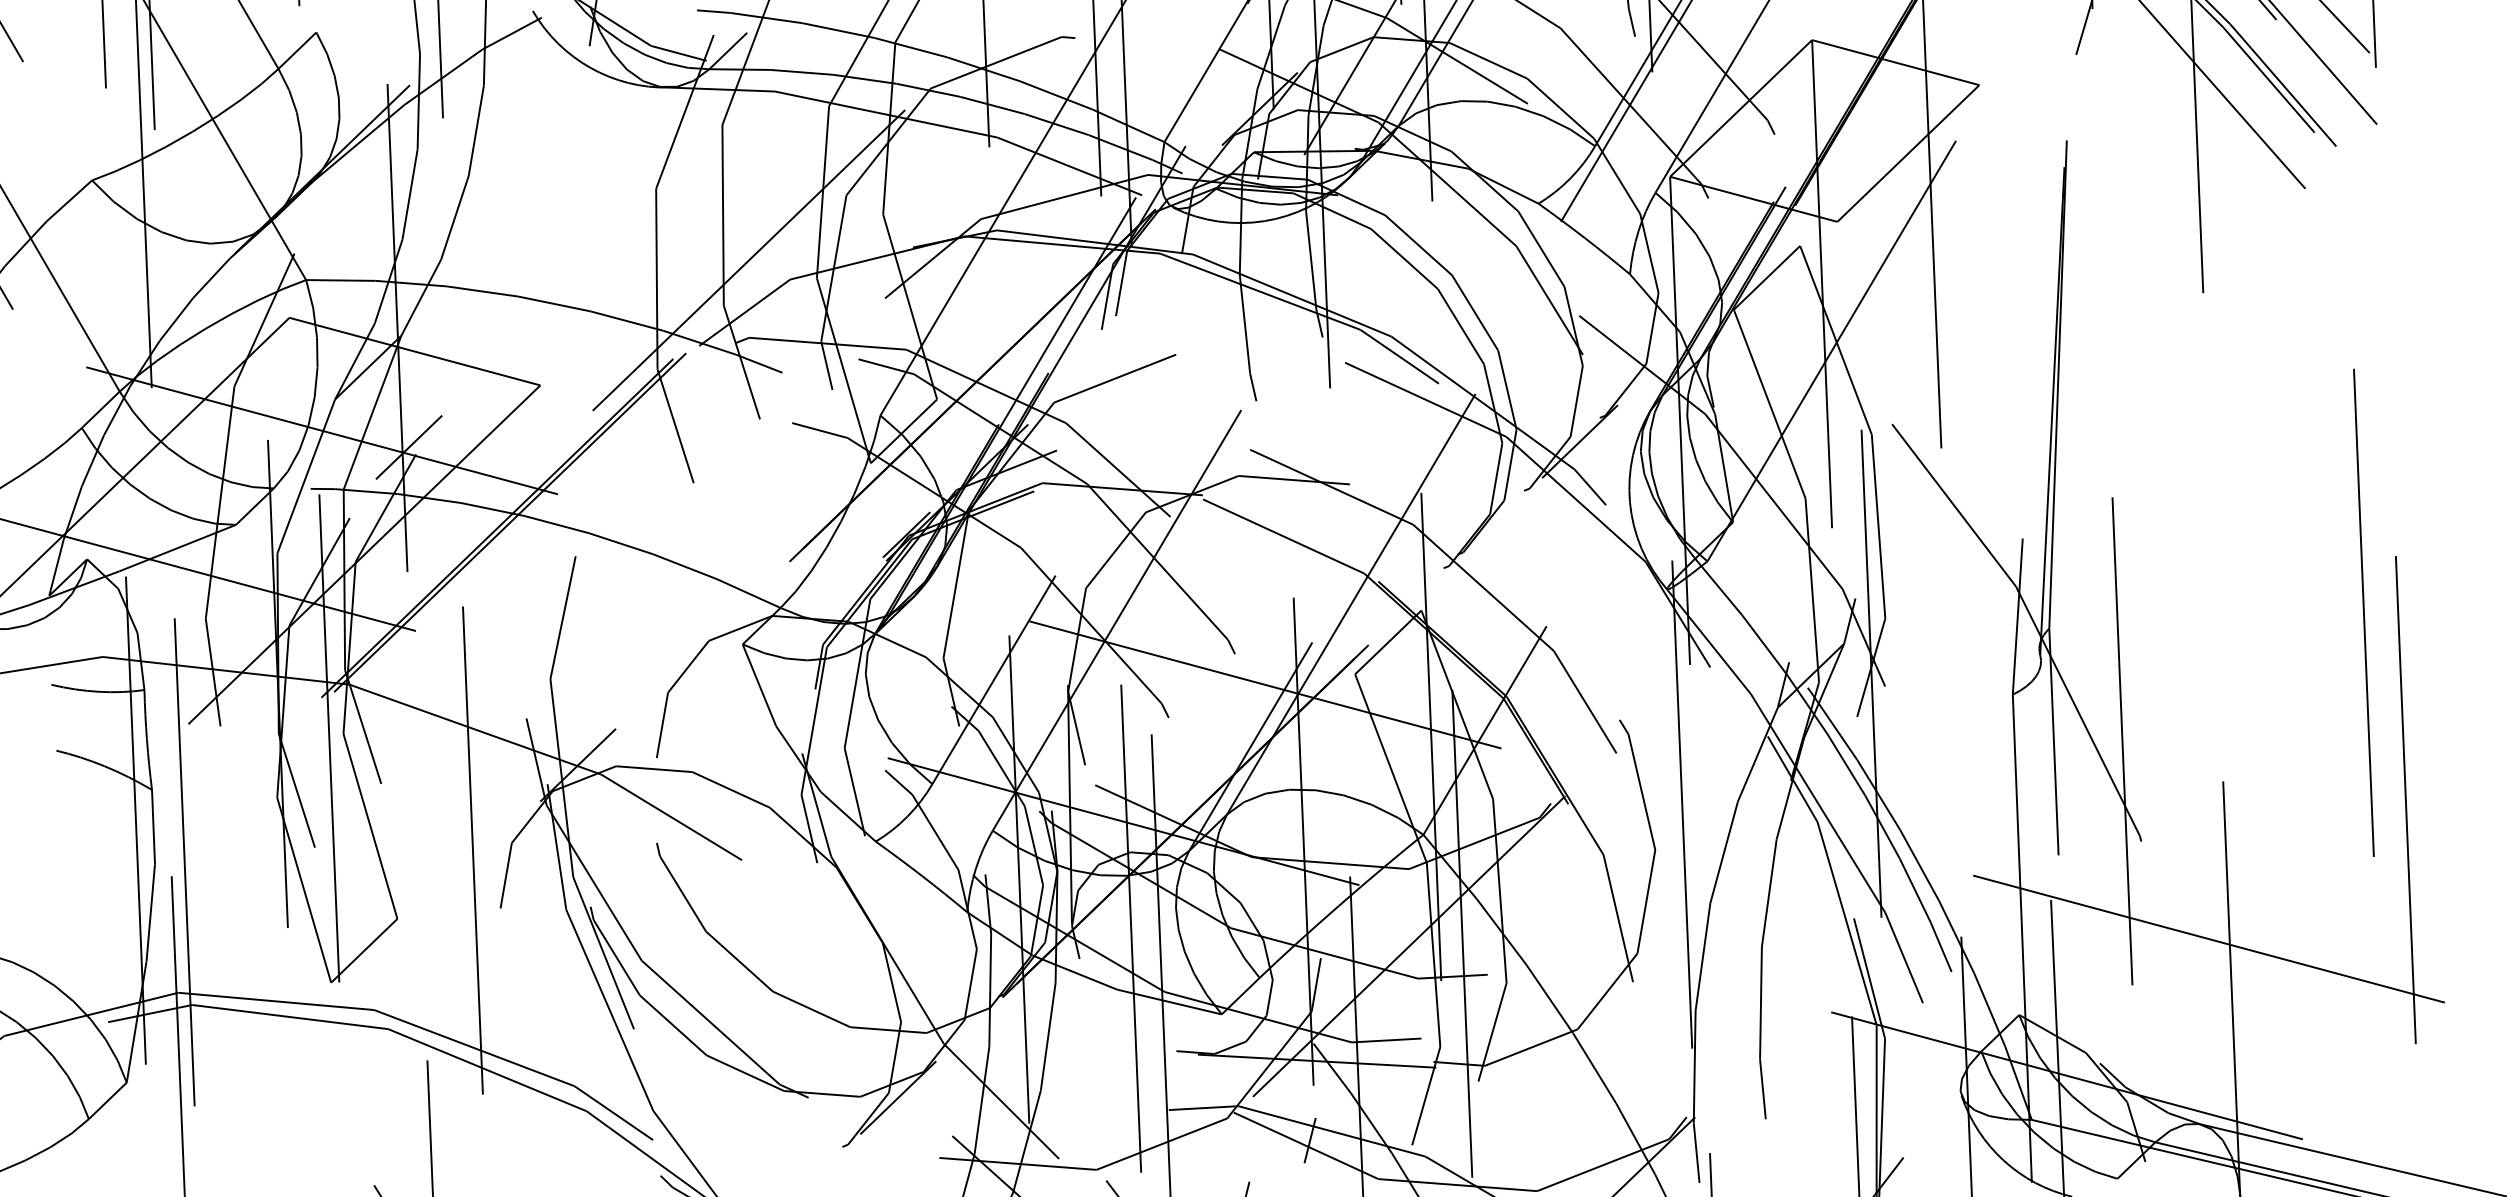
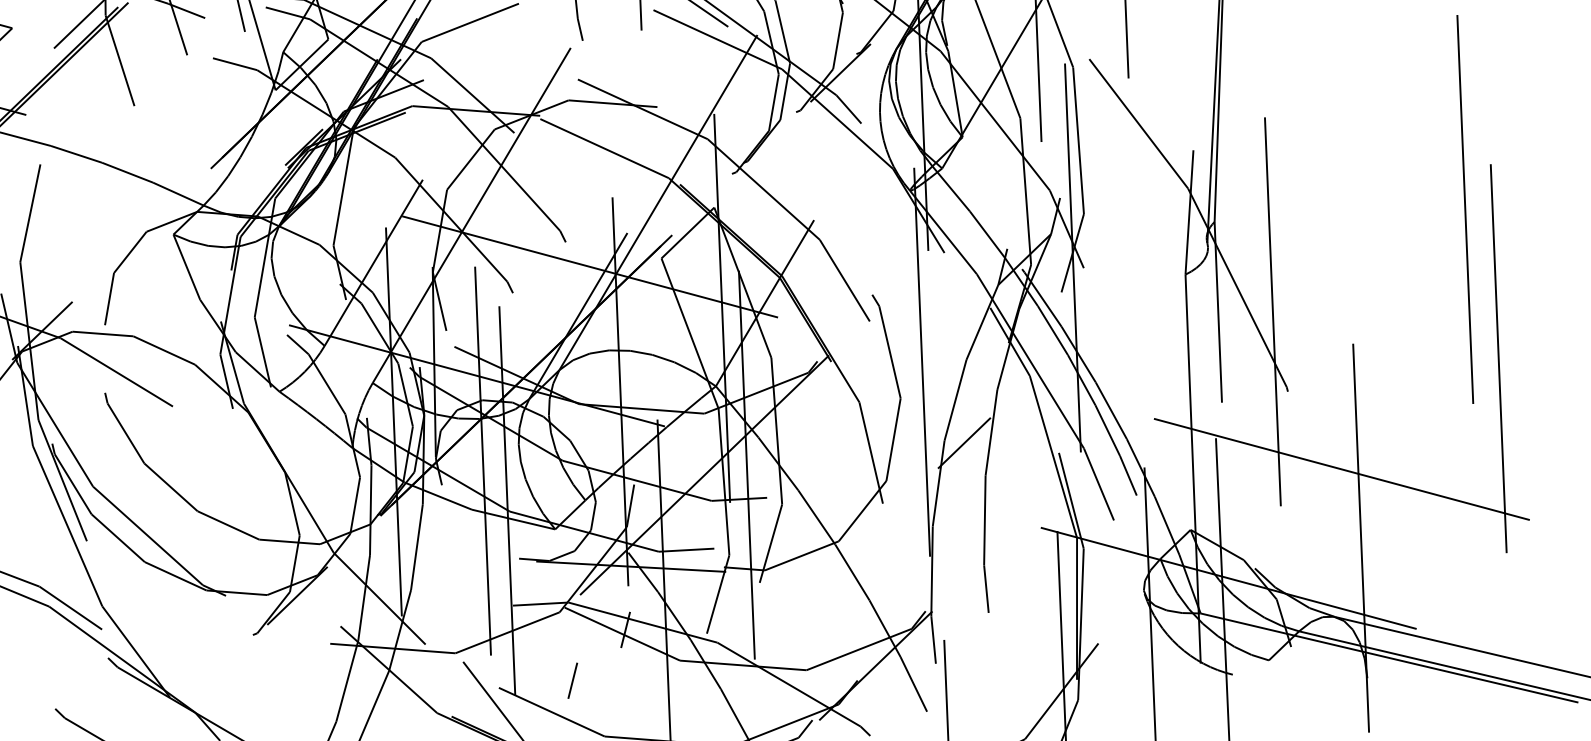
line: (1735, 906) -> (964, 443), added

